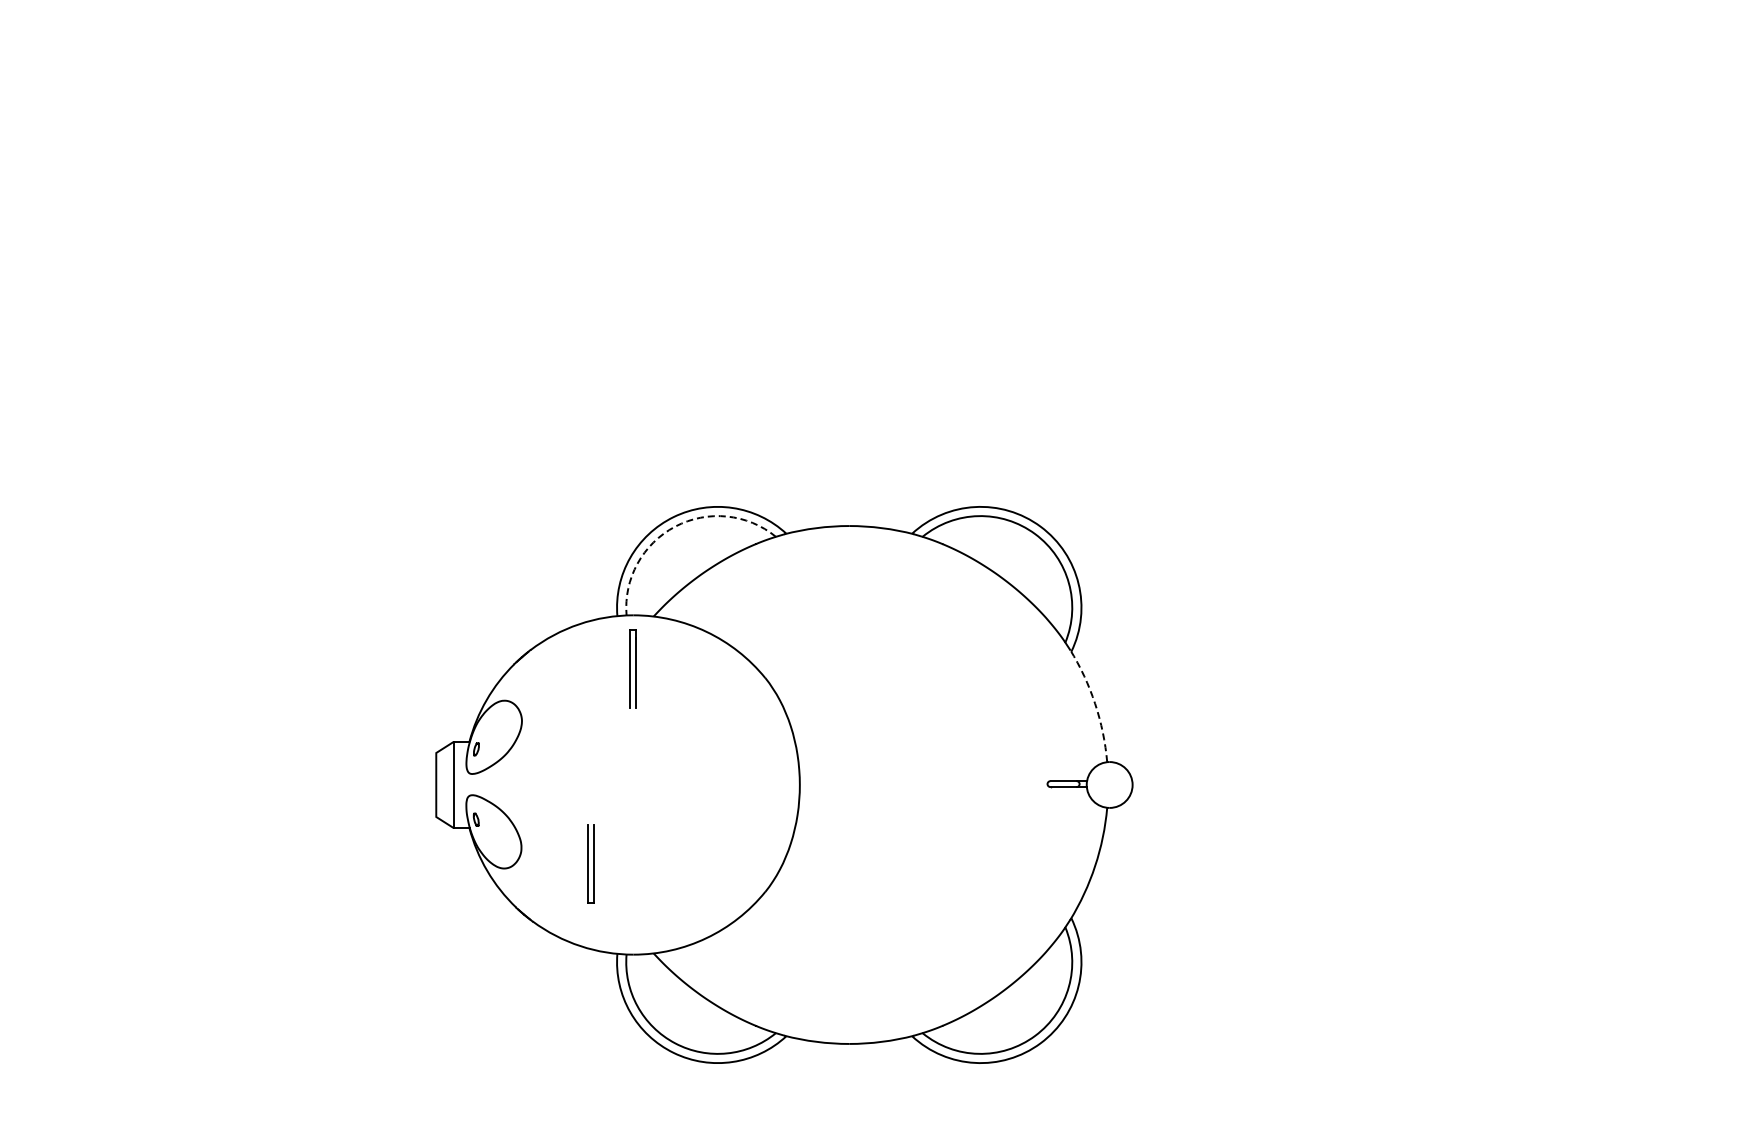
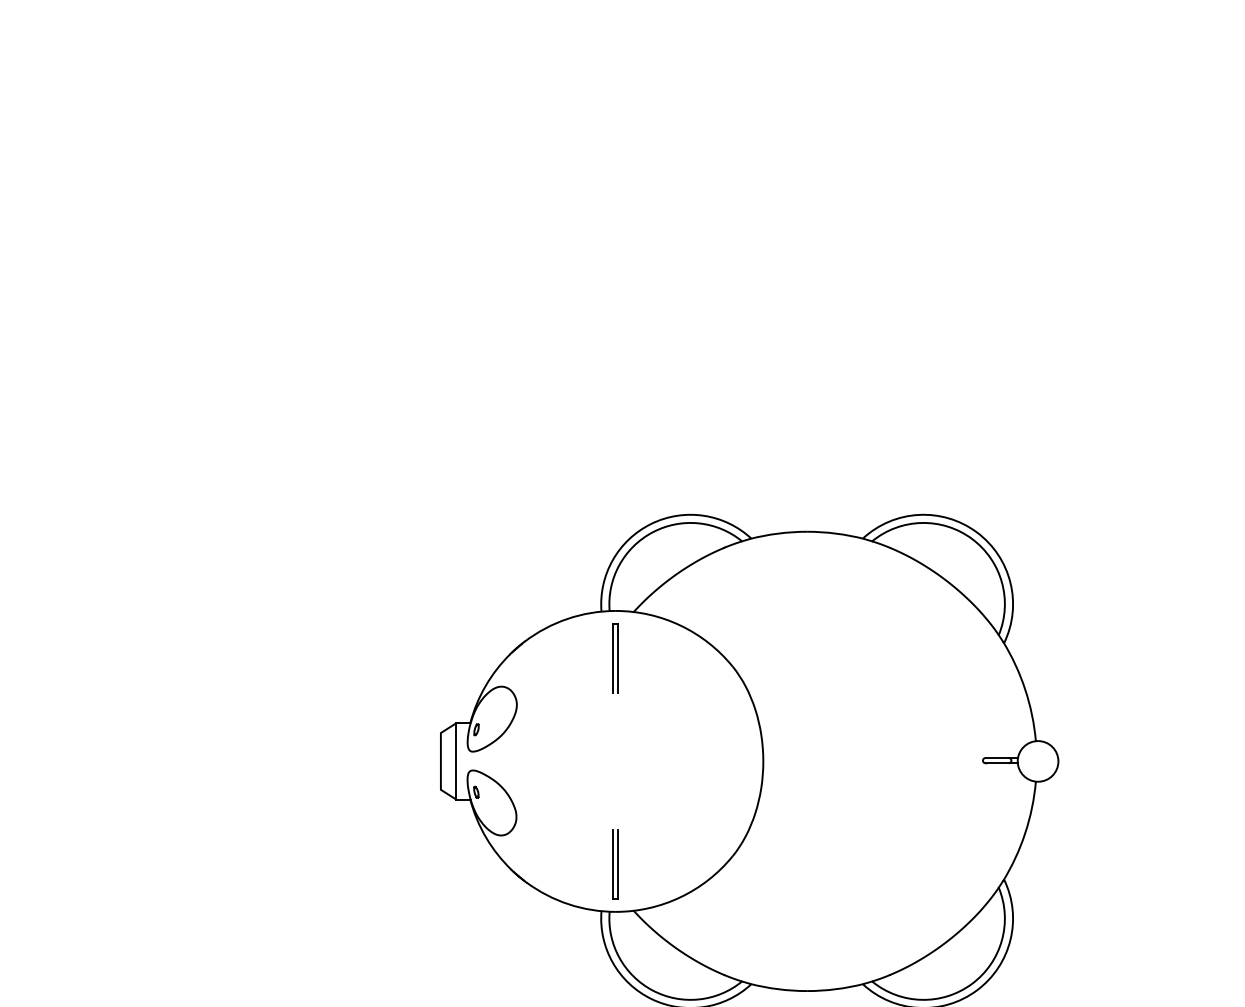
arc: (675, 526) -> (653, 532), dashed -> solid
arc: (1095, 703) -> (1025, 689), dashed -> solid
part: (590, 863) -> (614, 863), moved

